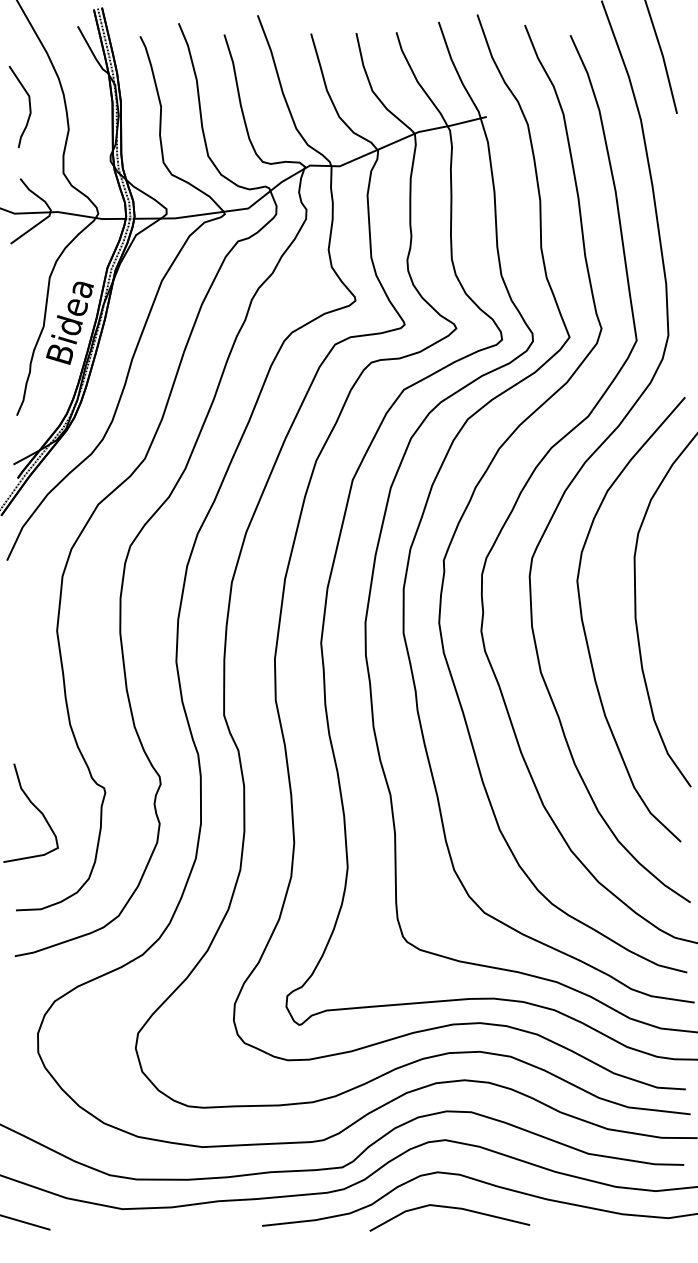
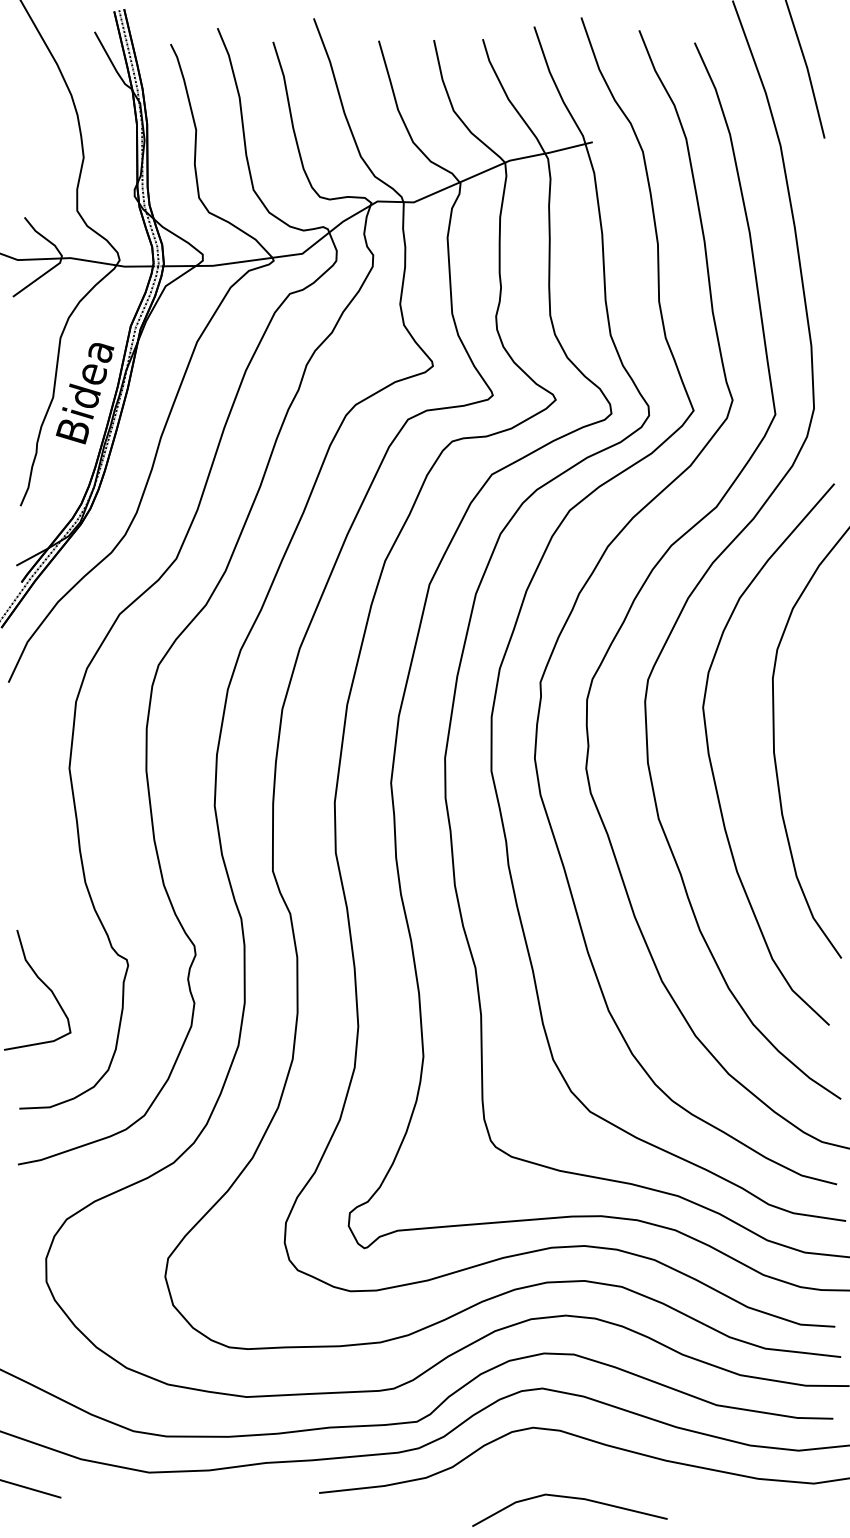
curve: (29, 107) -> (35, 130), removed
line: (449, 1208) -> (569, 1498), moved

